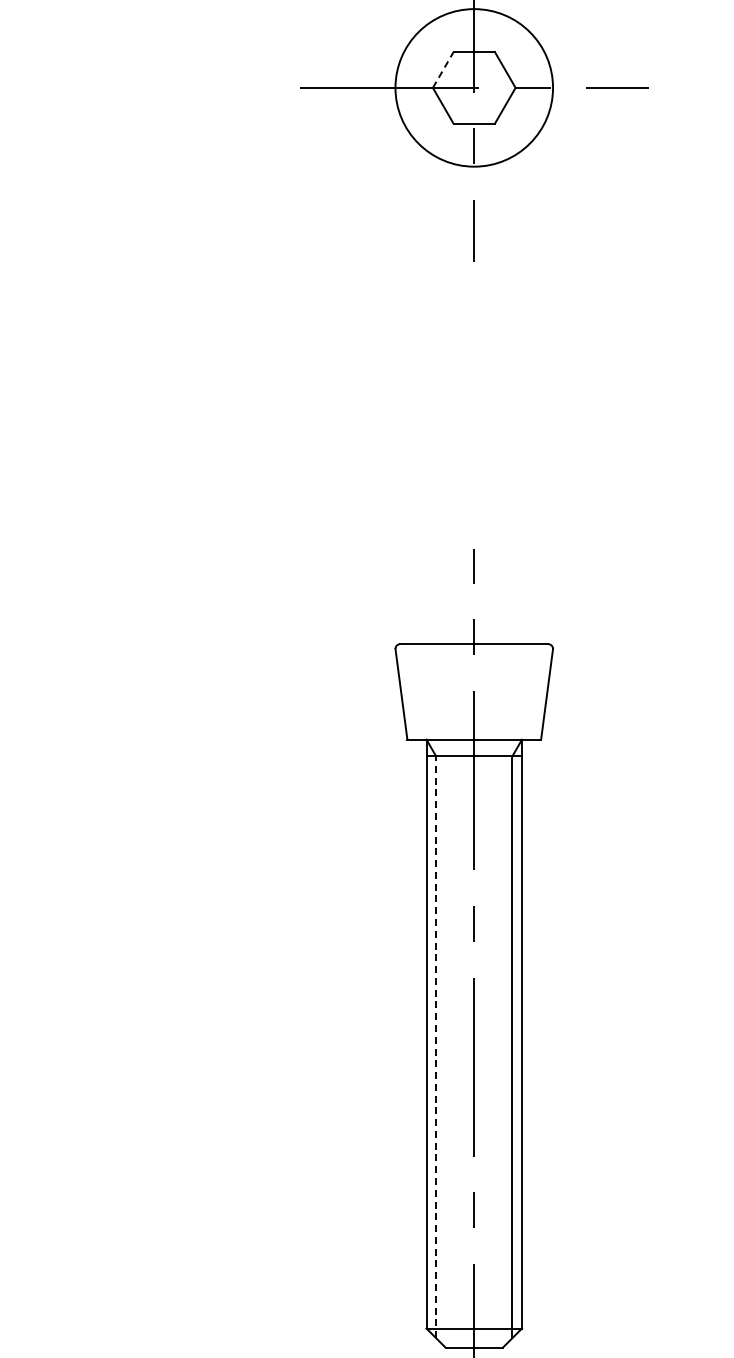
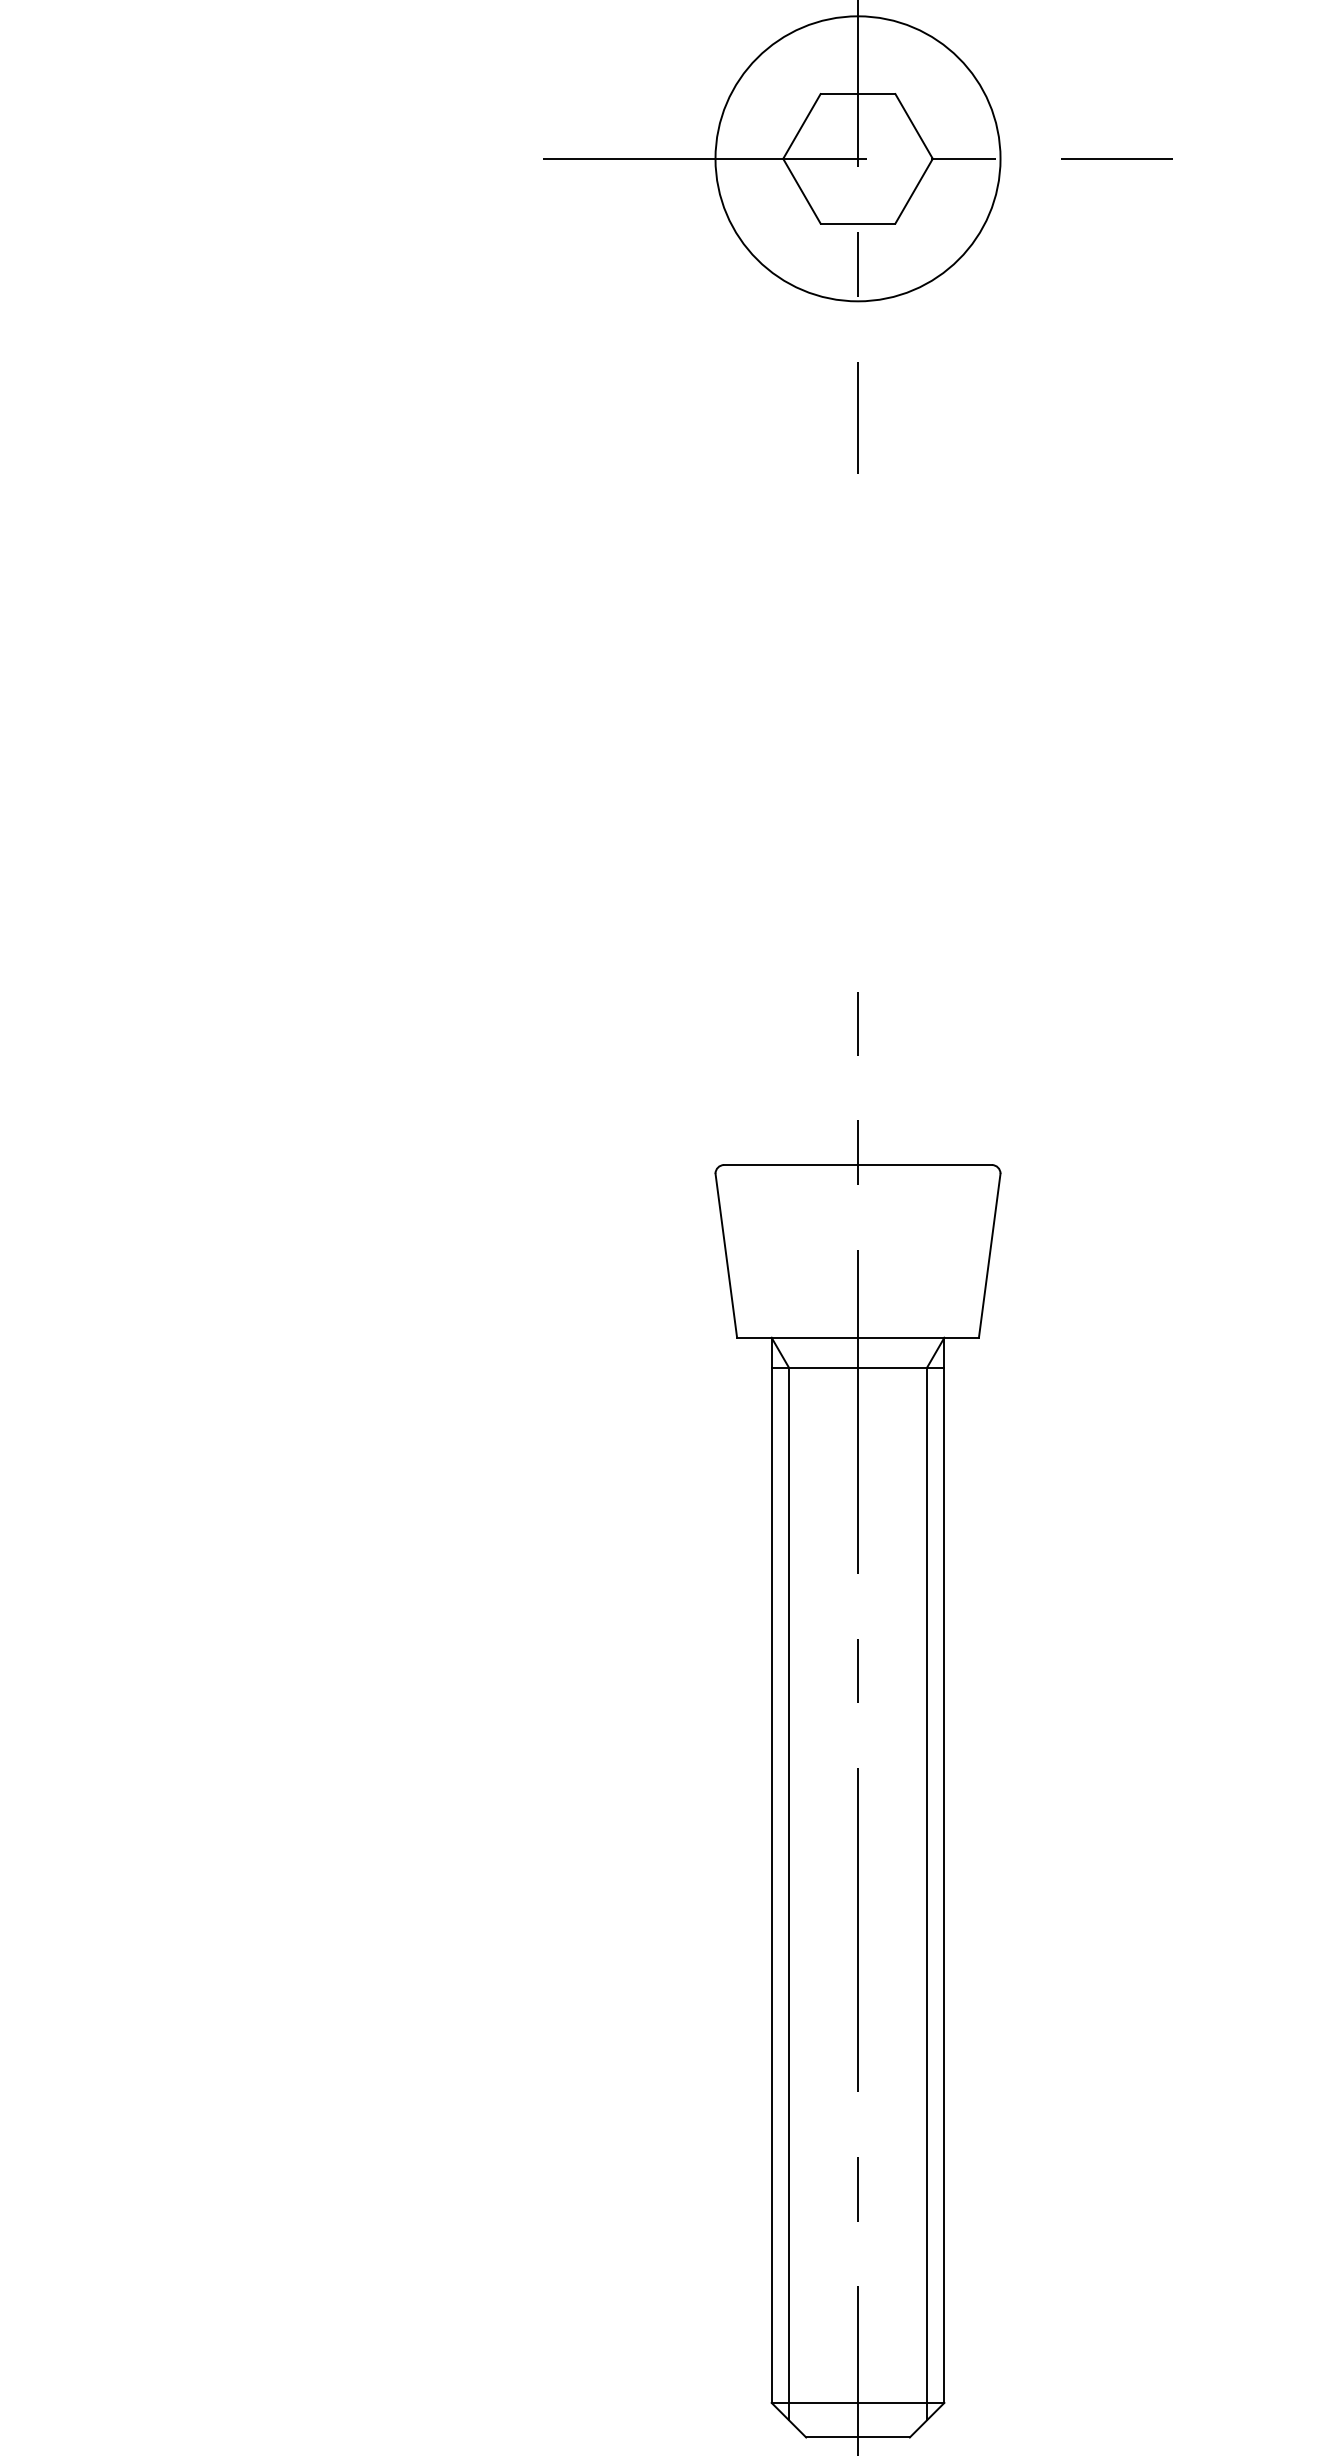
line: (443, 70) -> (802, 127), dashed -> solid
line: (436, 1047) -> (789, 1894), dashed -> solid

